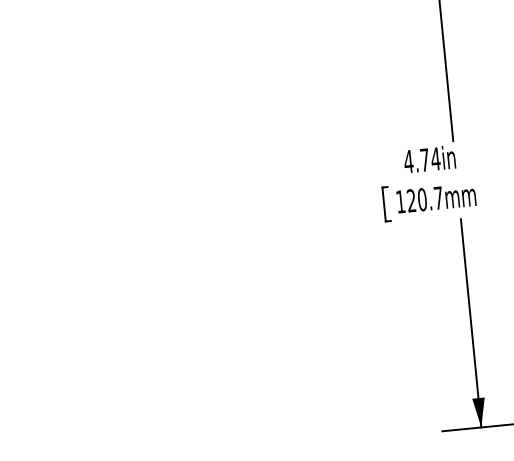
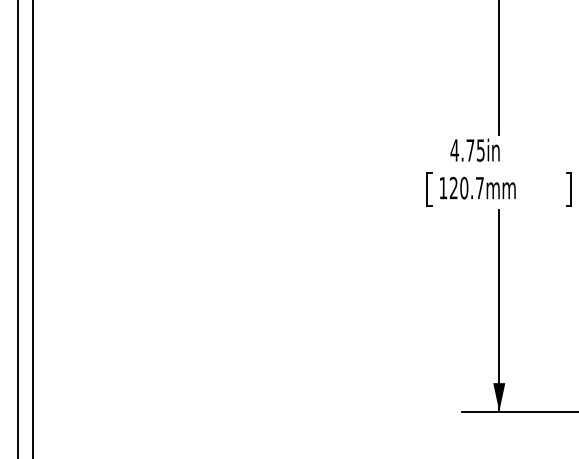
text: (435, 159) -> (480, 150), 4.74in -> 4.75in

